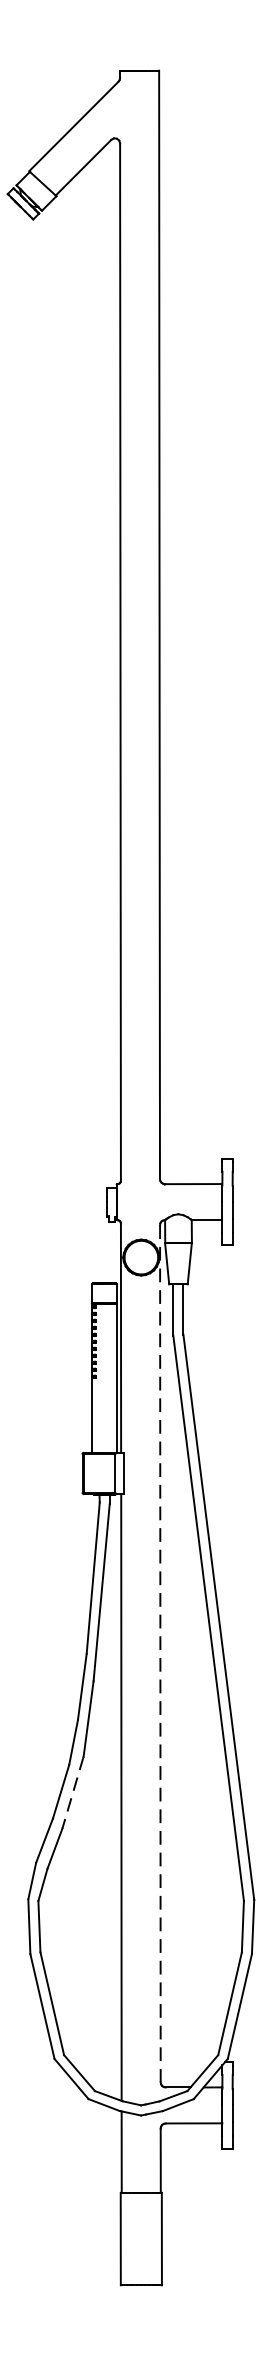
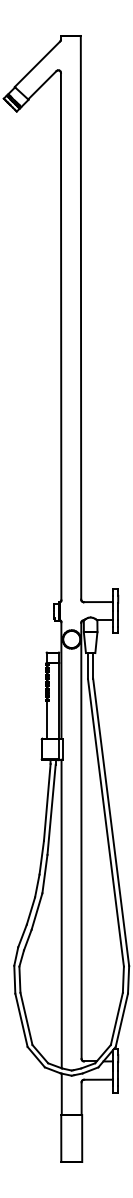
line: (160, 1652) -> (81, 840), dashed -> solid
line: (72, 1794) -> (36, 912), dashed -> solid

